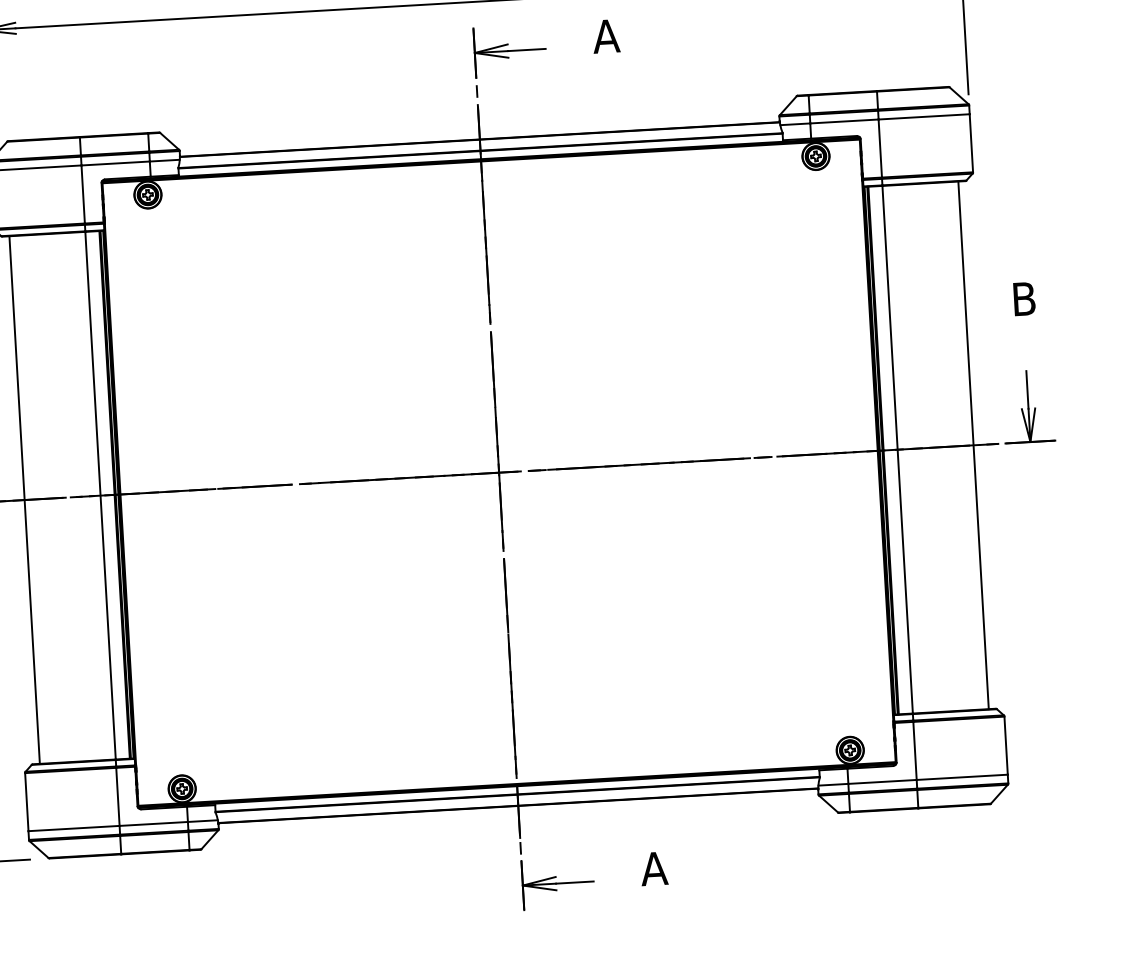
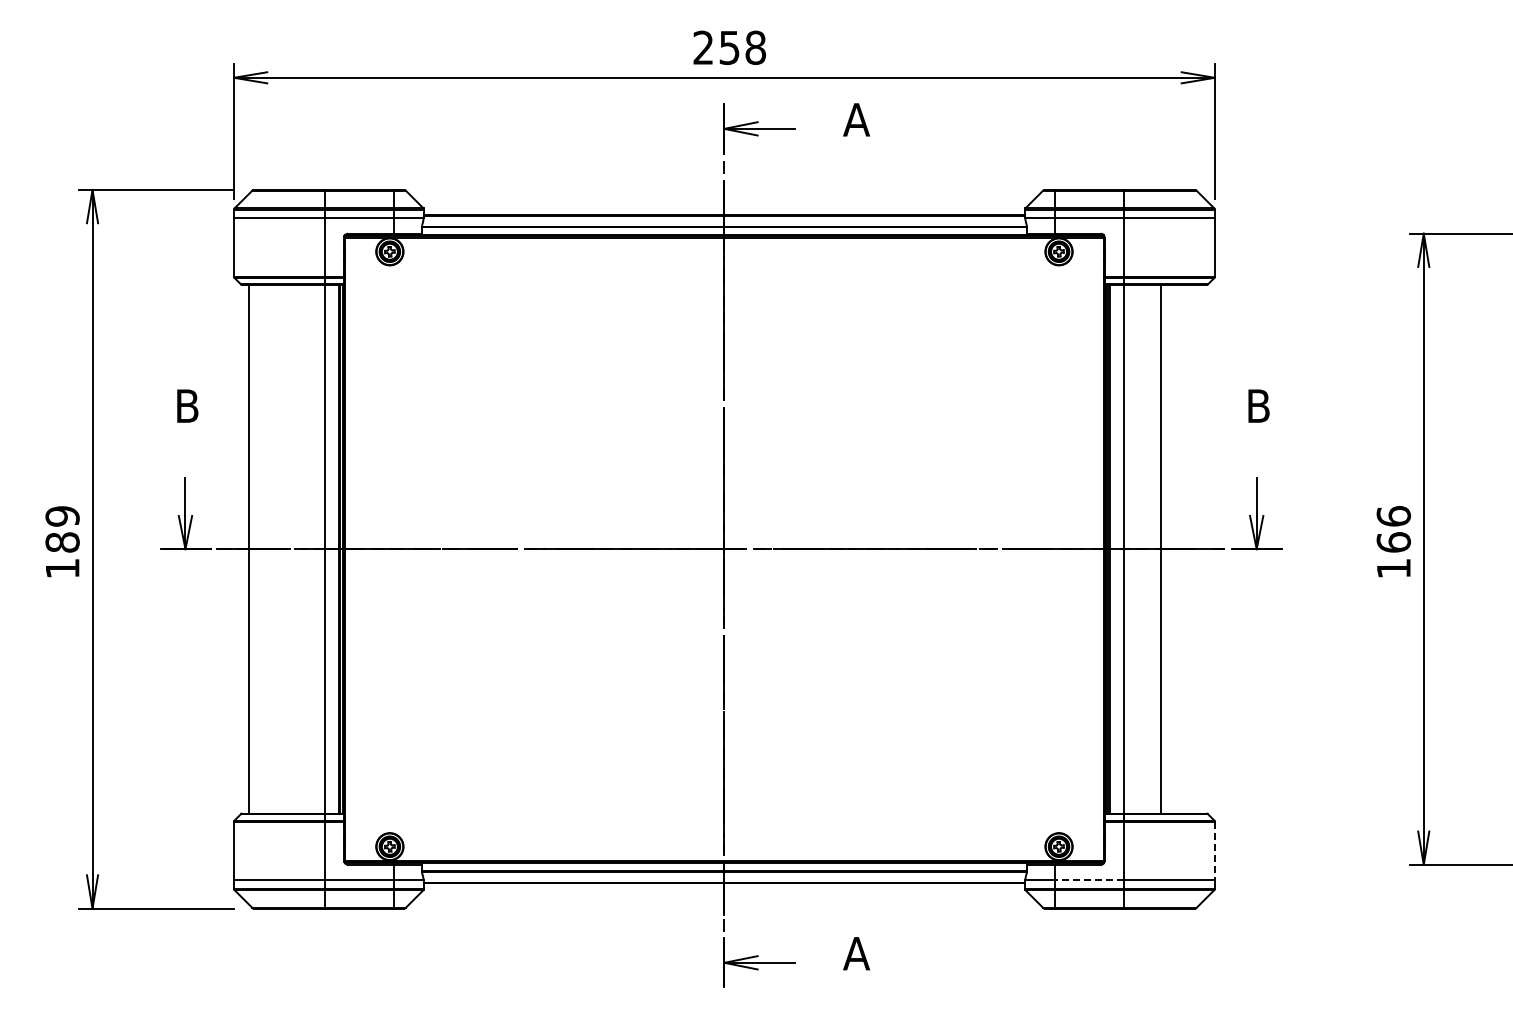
line: (973, 445) -> (1160, 549), moved
line: (1005, 746) -> (1214, 851), solid -> dashed
line: (881, 782) -> (1088, 880), solid -> dashed

